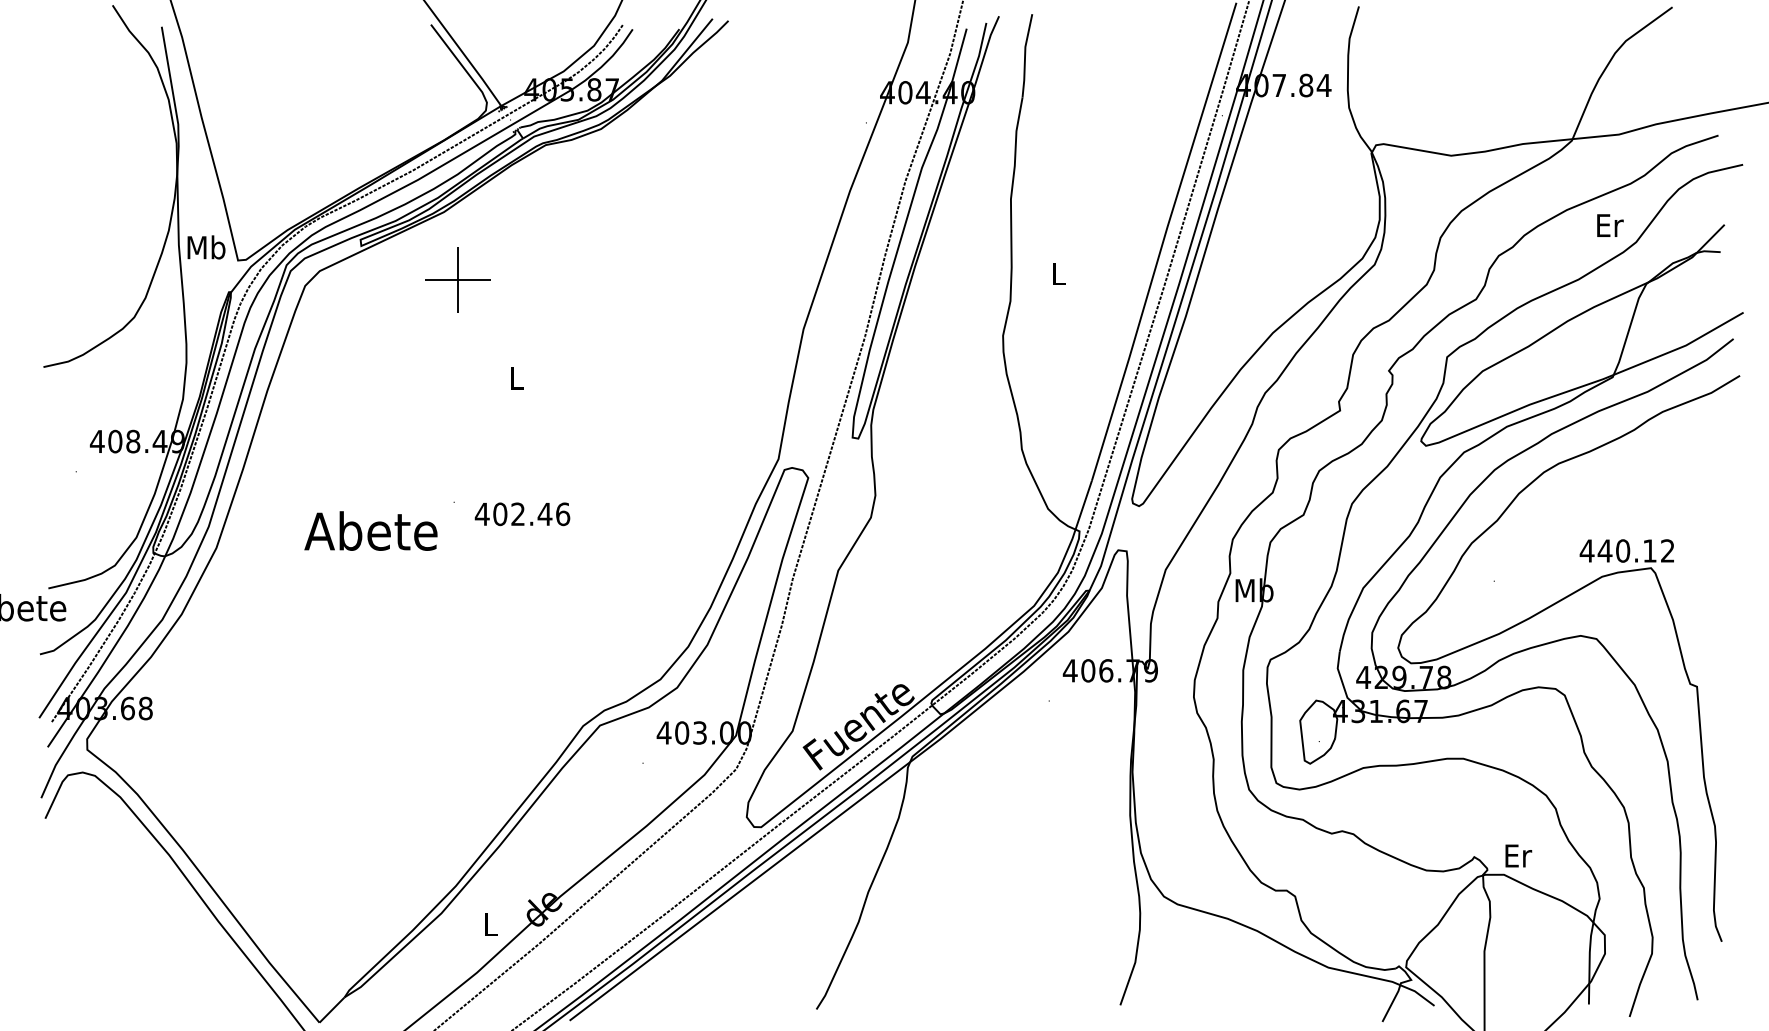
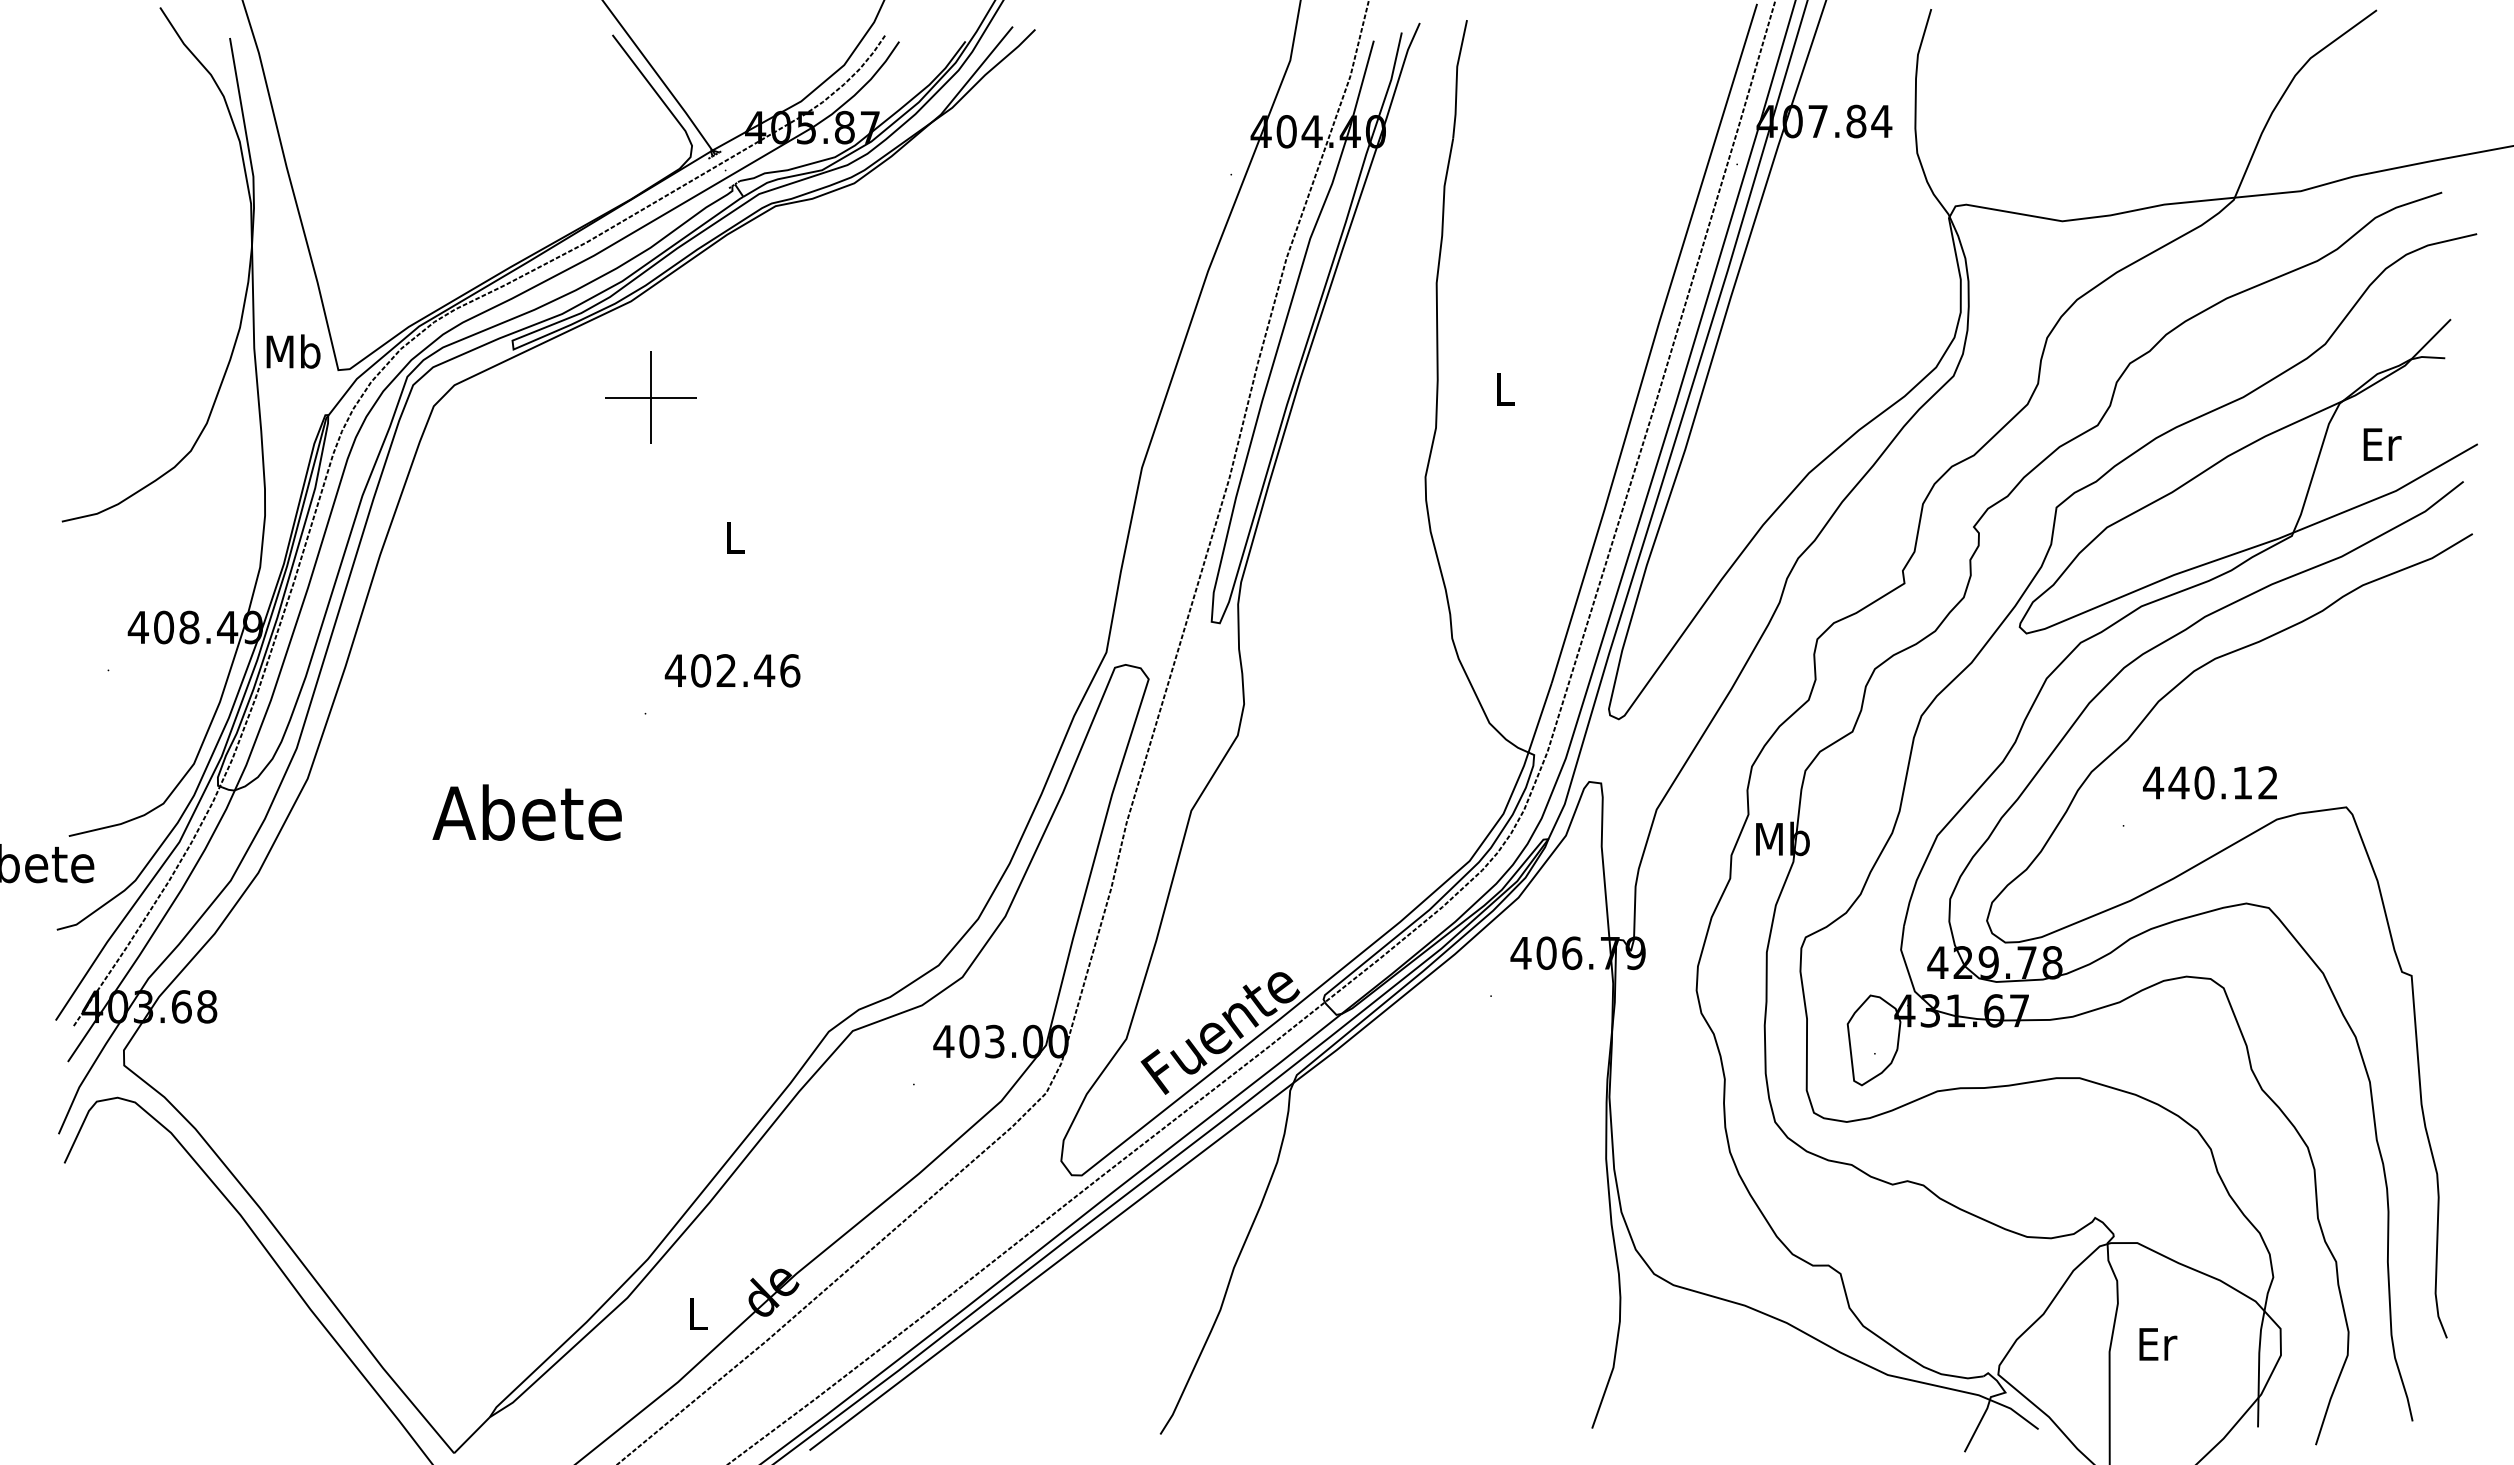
text: (1610, 225) -> (2382, 444), moved
text: (522, 514) -> (732, 670), moved
text: (370, 530) -> (526, 812), moved
text: (1626, 550) -> (2209, 782), moved
text: (1518, 856) -> (2158, 1344), moved

